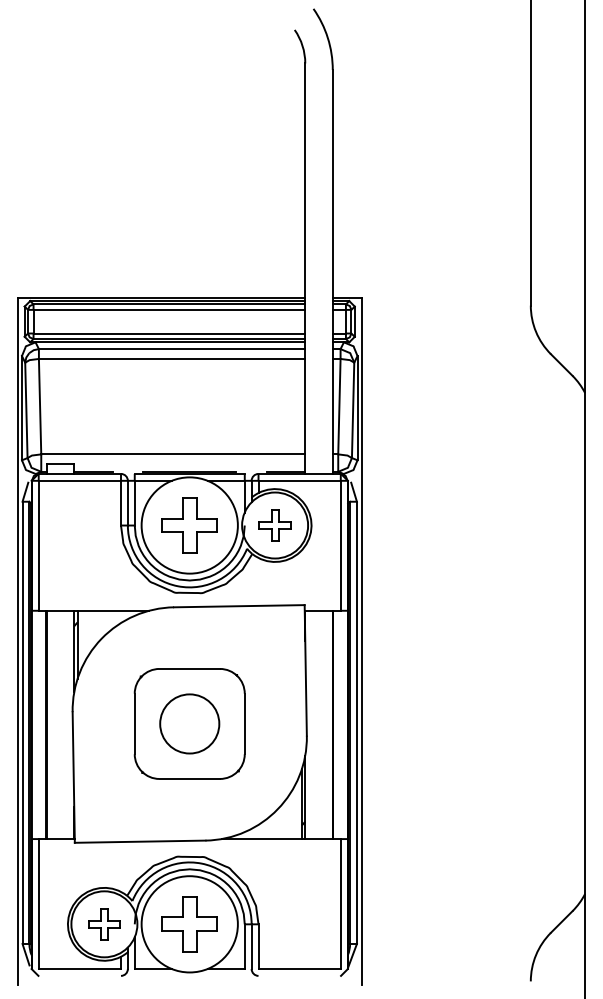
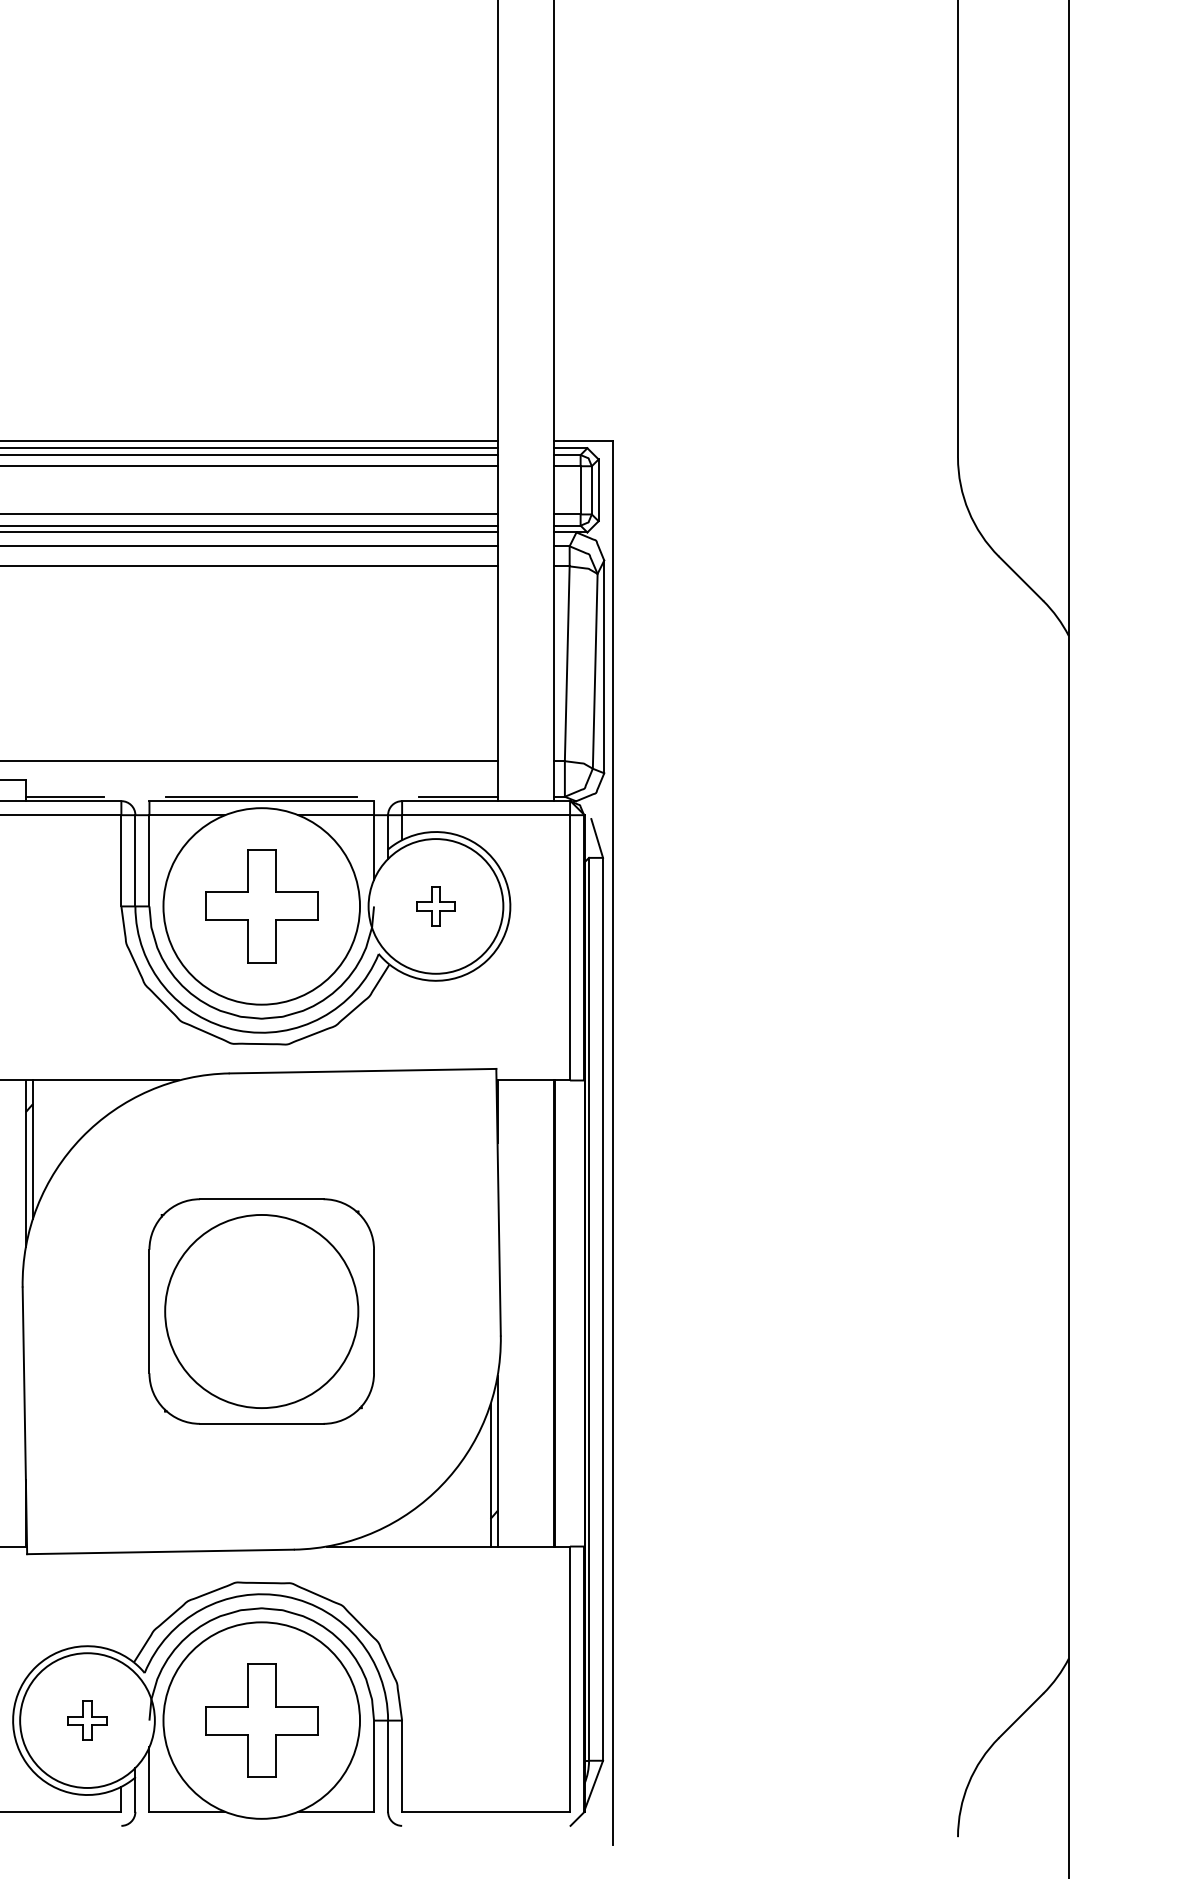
part: (274, 525) -> (434, 906), size x0.6
circle: (189, 723) -> (261, 1310), size x1.6
part: (104, 924) -> (87, 1720), size x0.6

